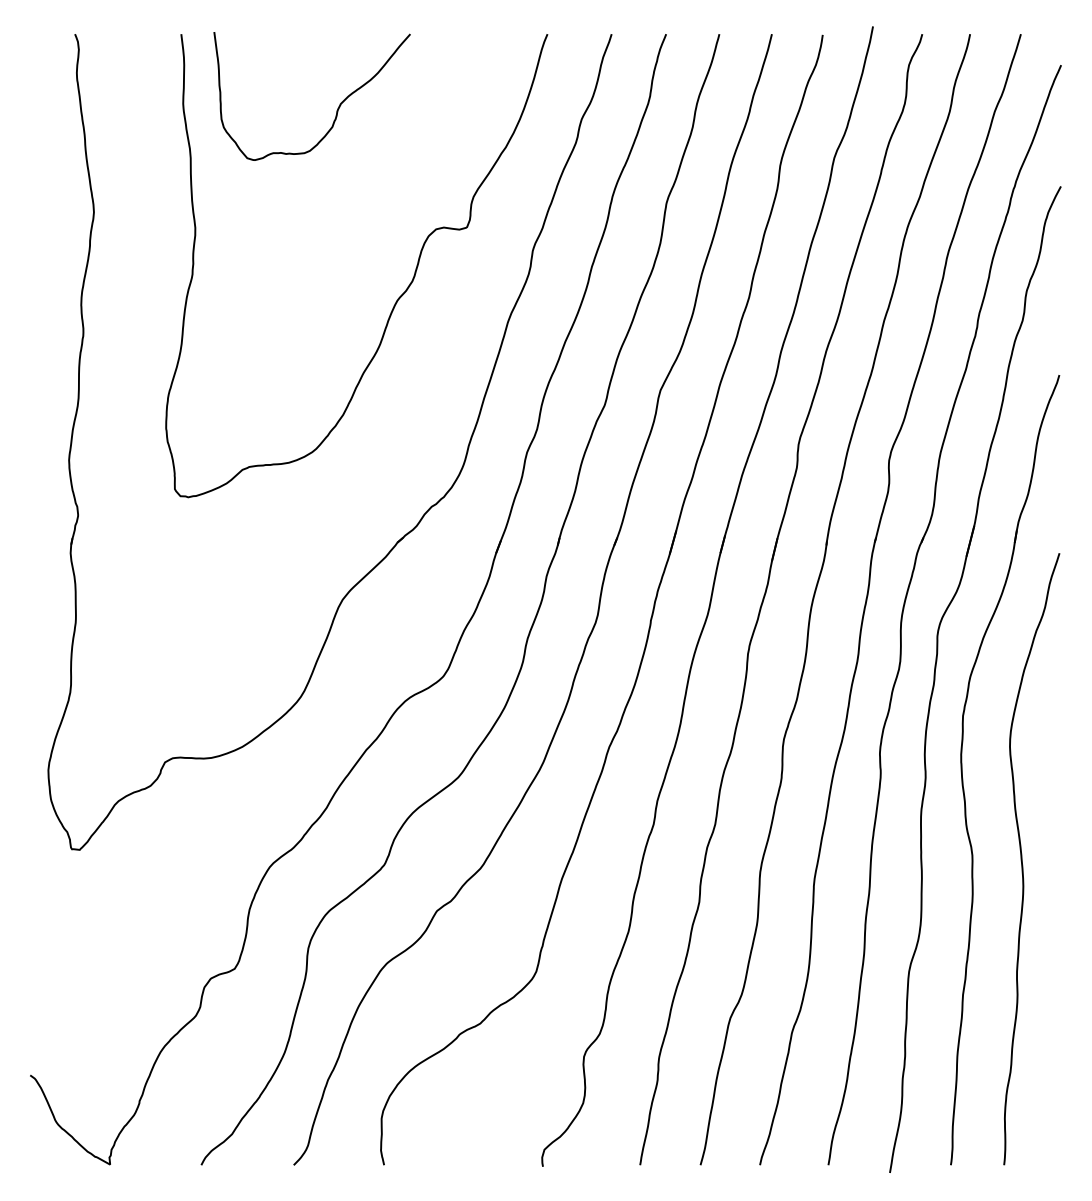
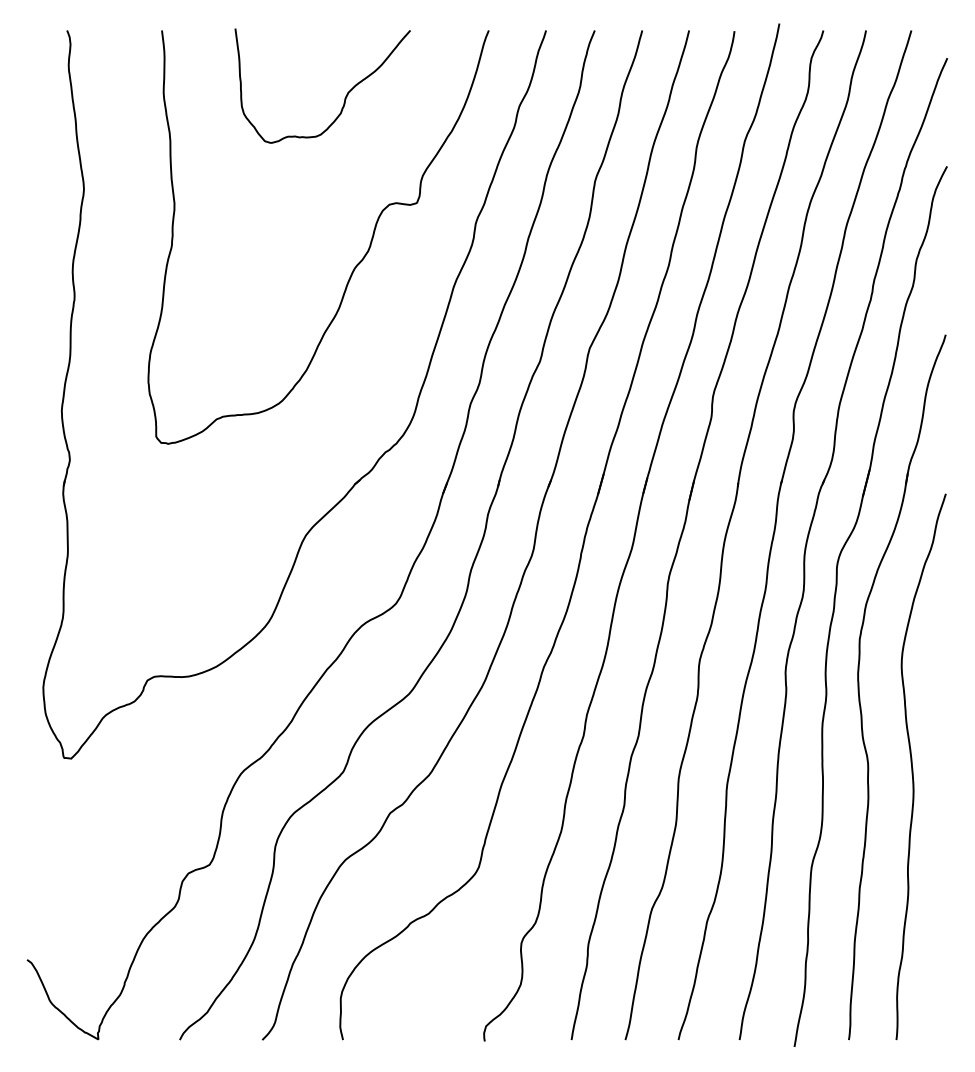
curve: (337, 108) -> (345, 96), moved

